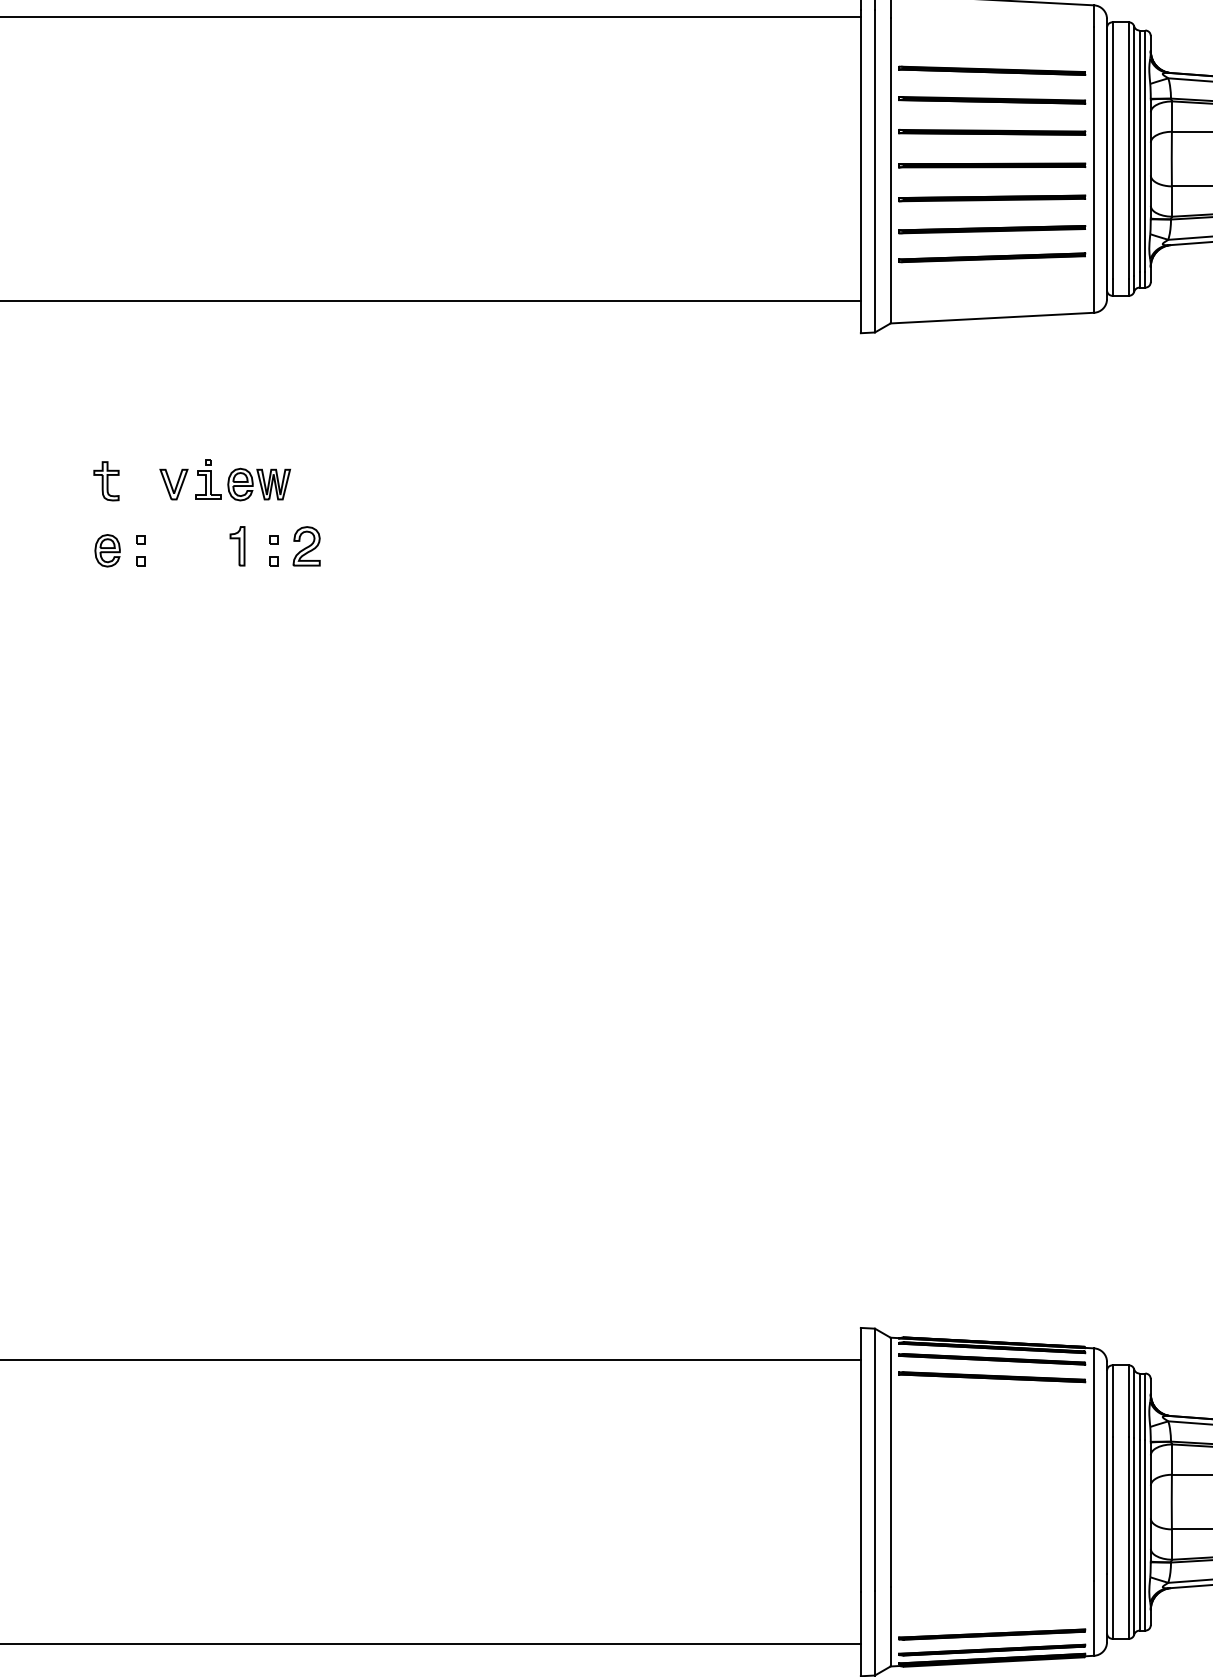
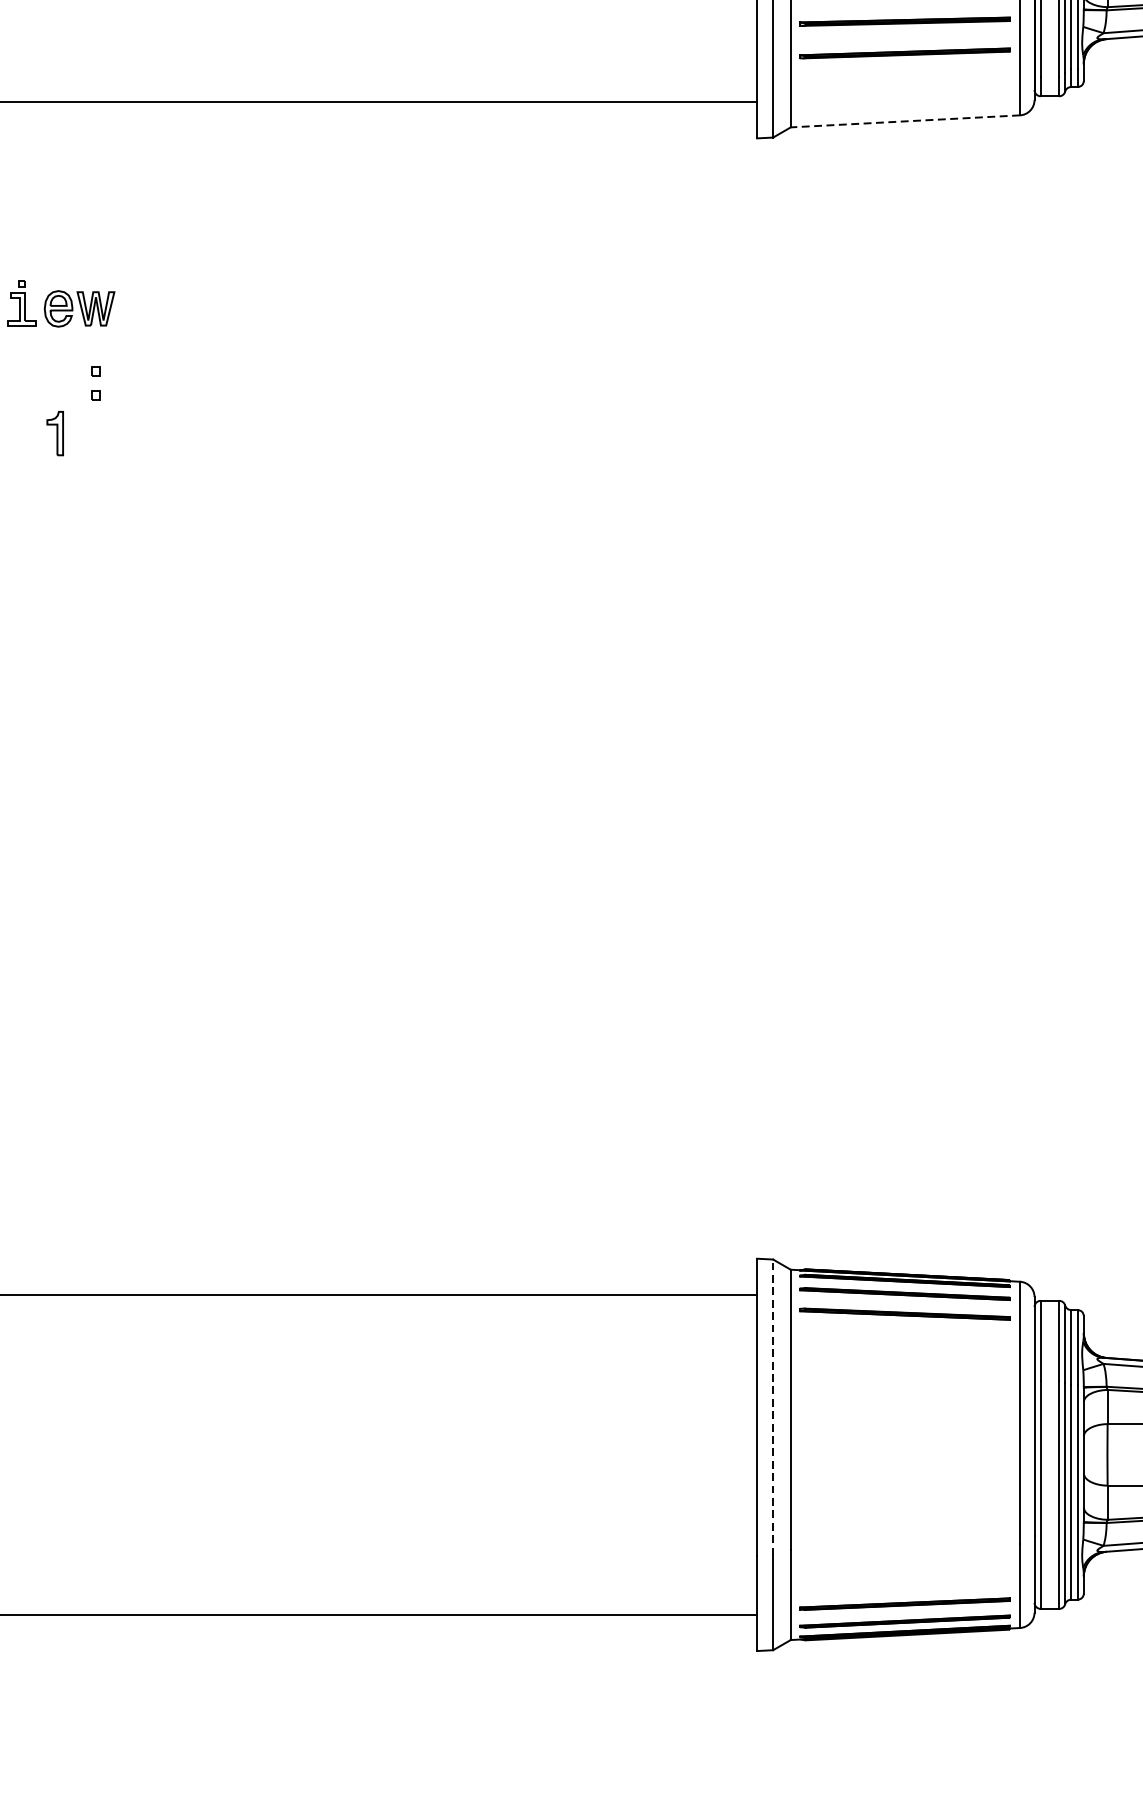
line: (992, 318) -> (905, 121), solid -> dashed
part: (237, 546) -> (55, 433), moved
part: (306, 546) -> (132, 378), removed
line: (874, 1459) -> (772, 1406), solid -> dashed

